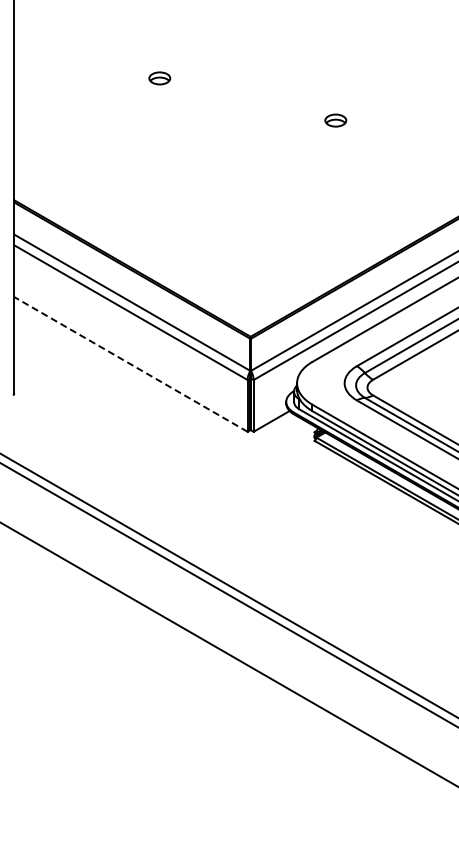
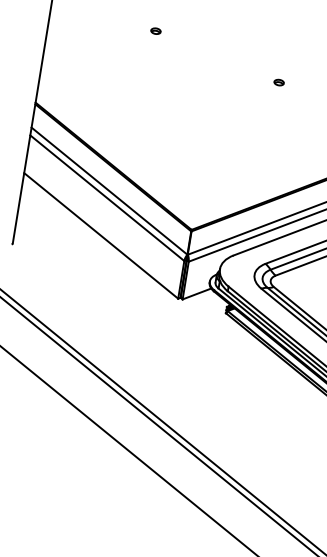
part: (159, 78) -> (155, 31), size x0.62
part: (335, 120) -> (278, 82), size x0.62
line: (130, 364) -> (100, 235), dashed -> solid

